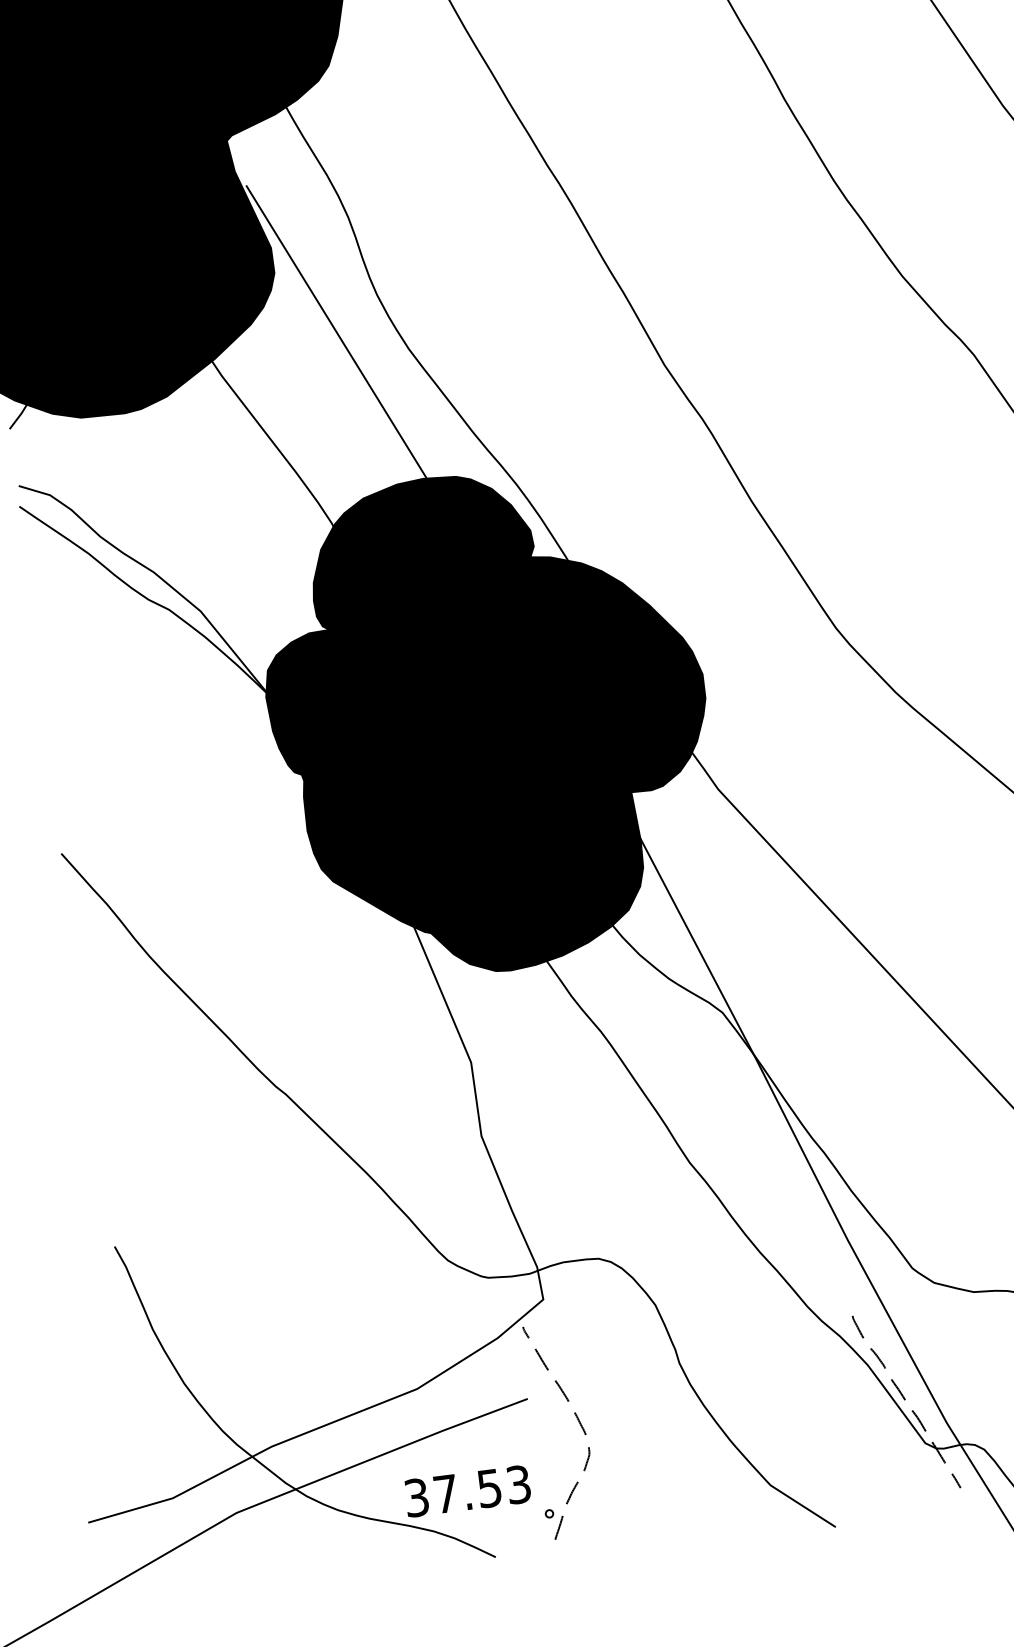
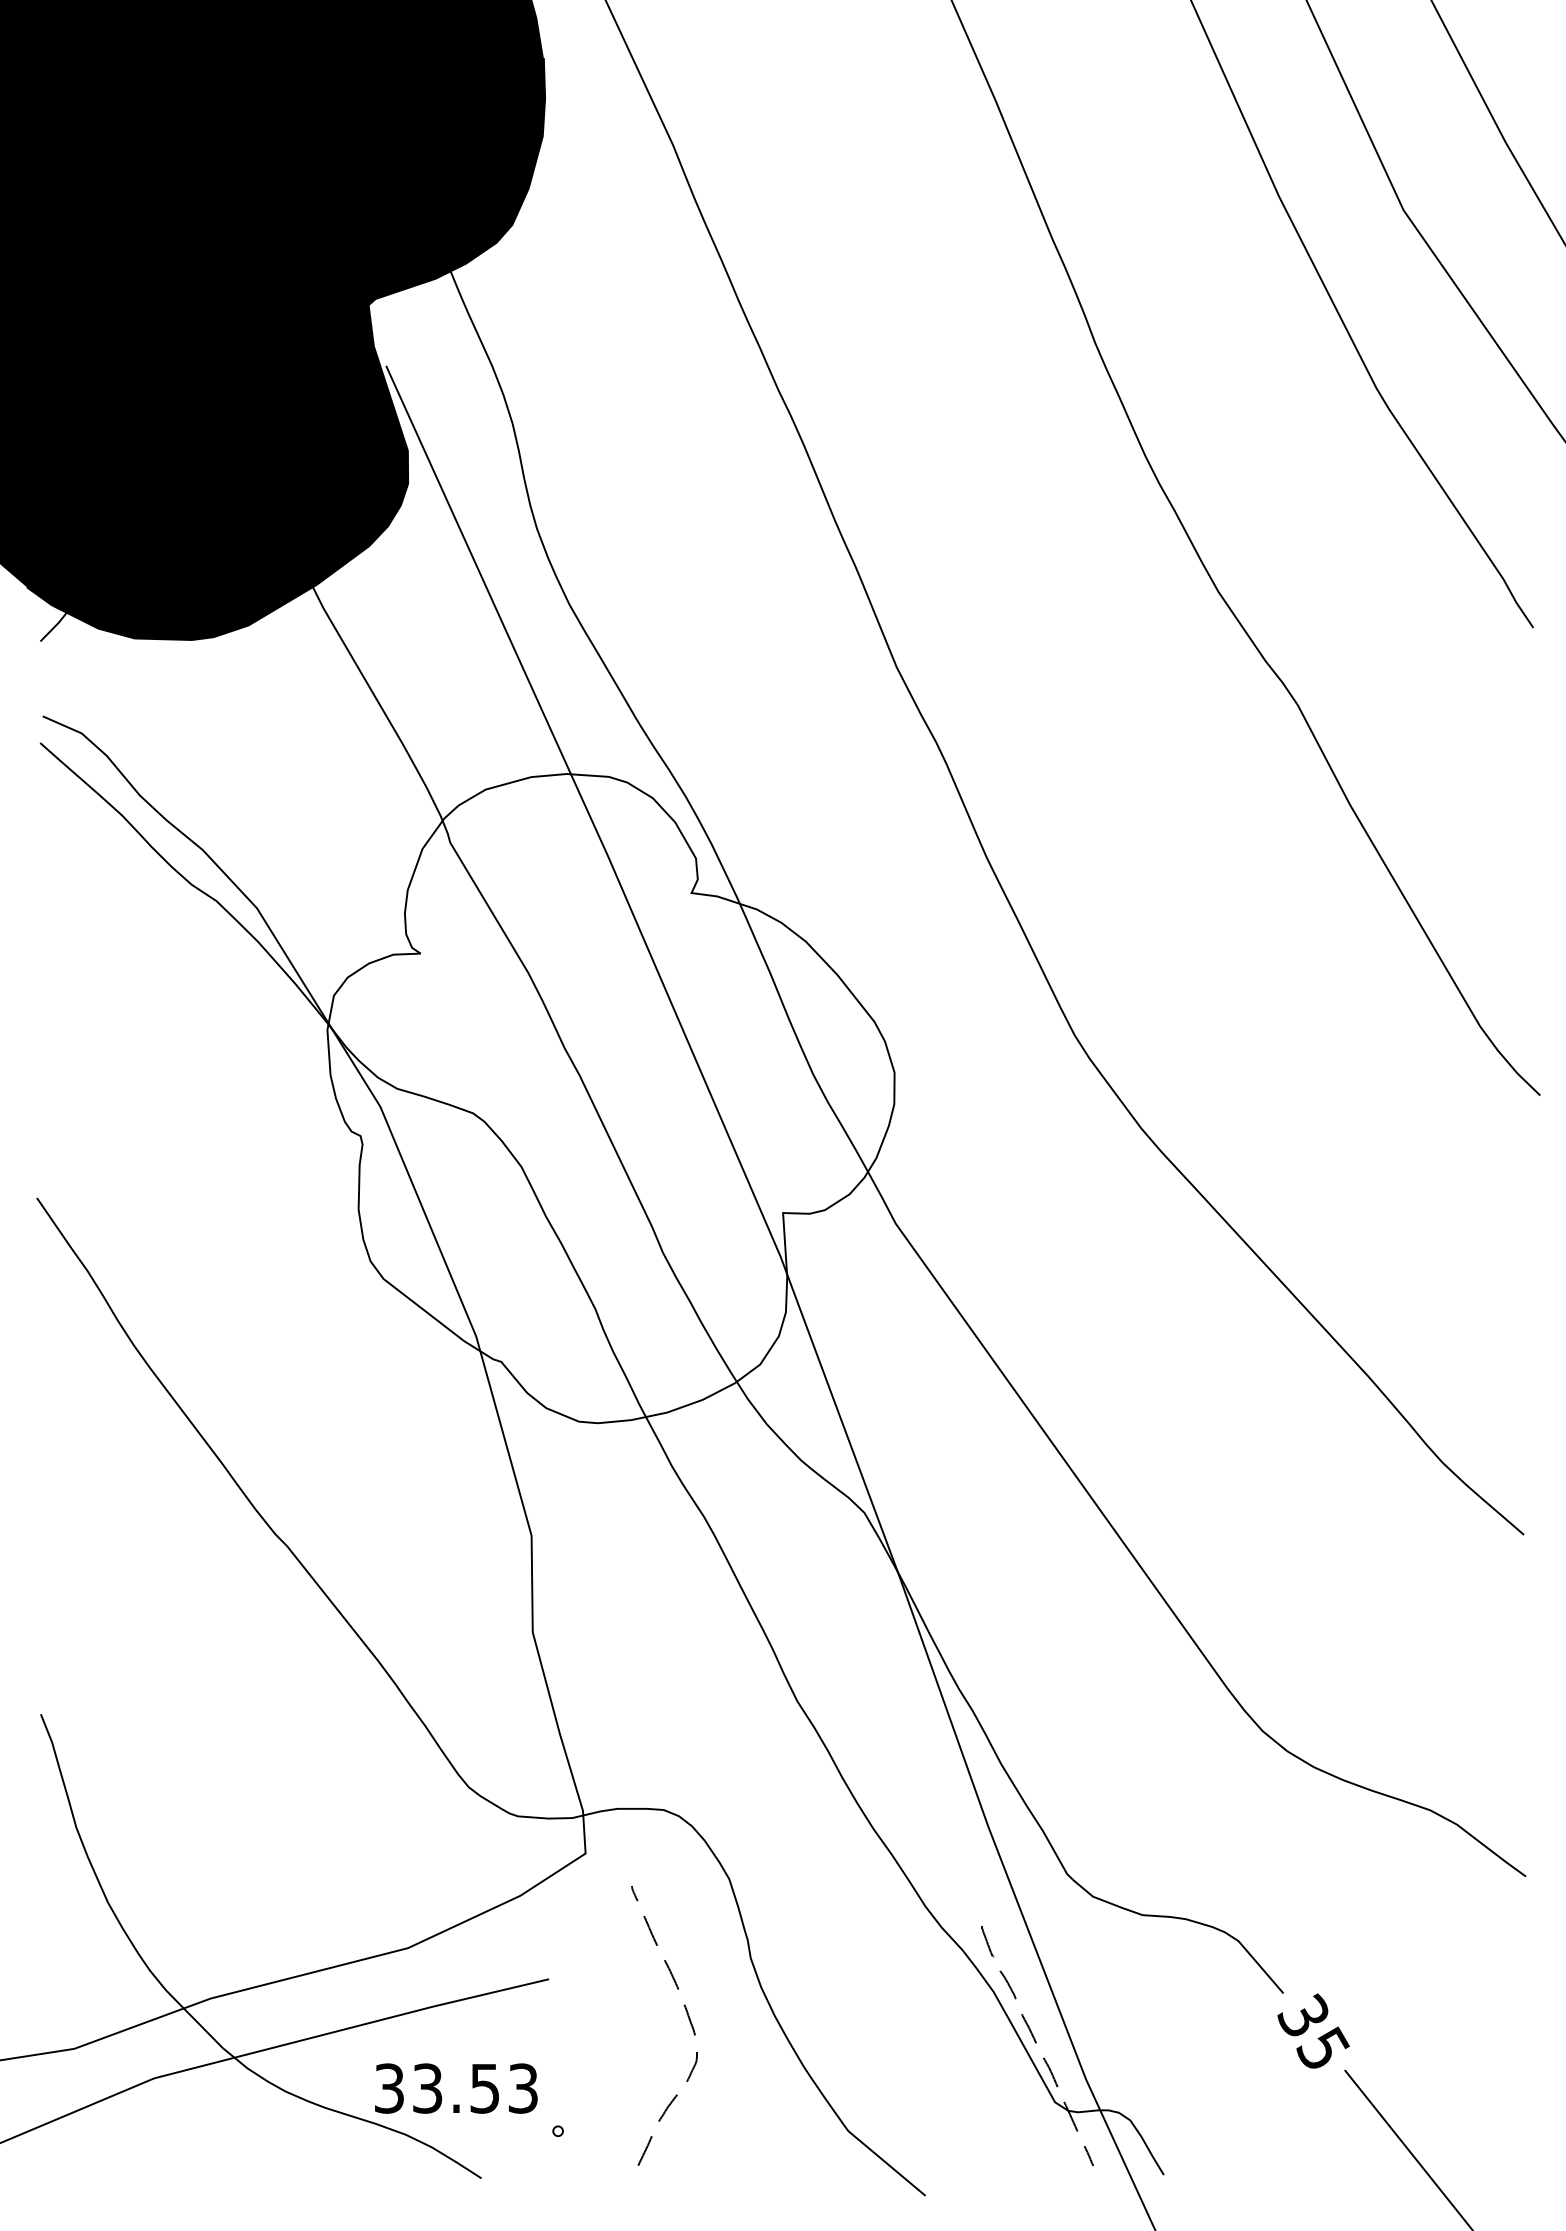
fill: (488, 721) -> (610, 1098), removed
curve: (578, 1421) -> (687, 2016), moved
text: (445, 1494) -> (427, 2088), 37.53 -> 33.53

